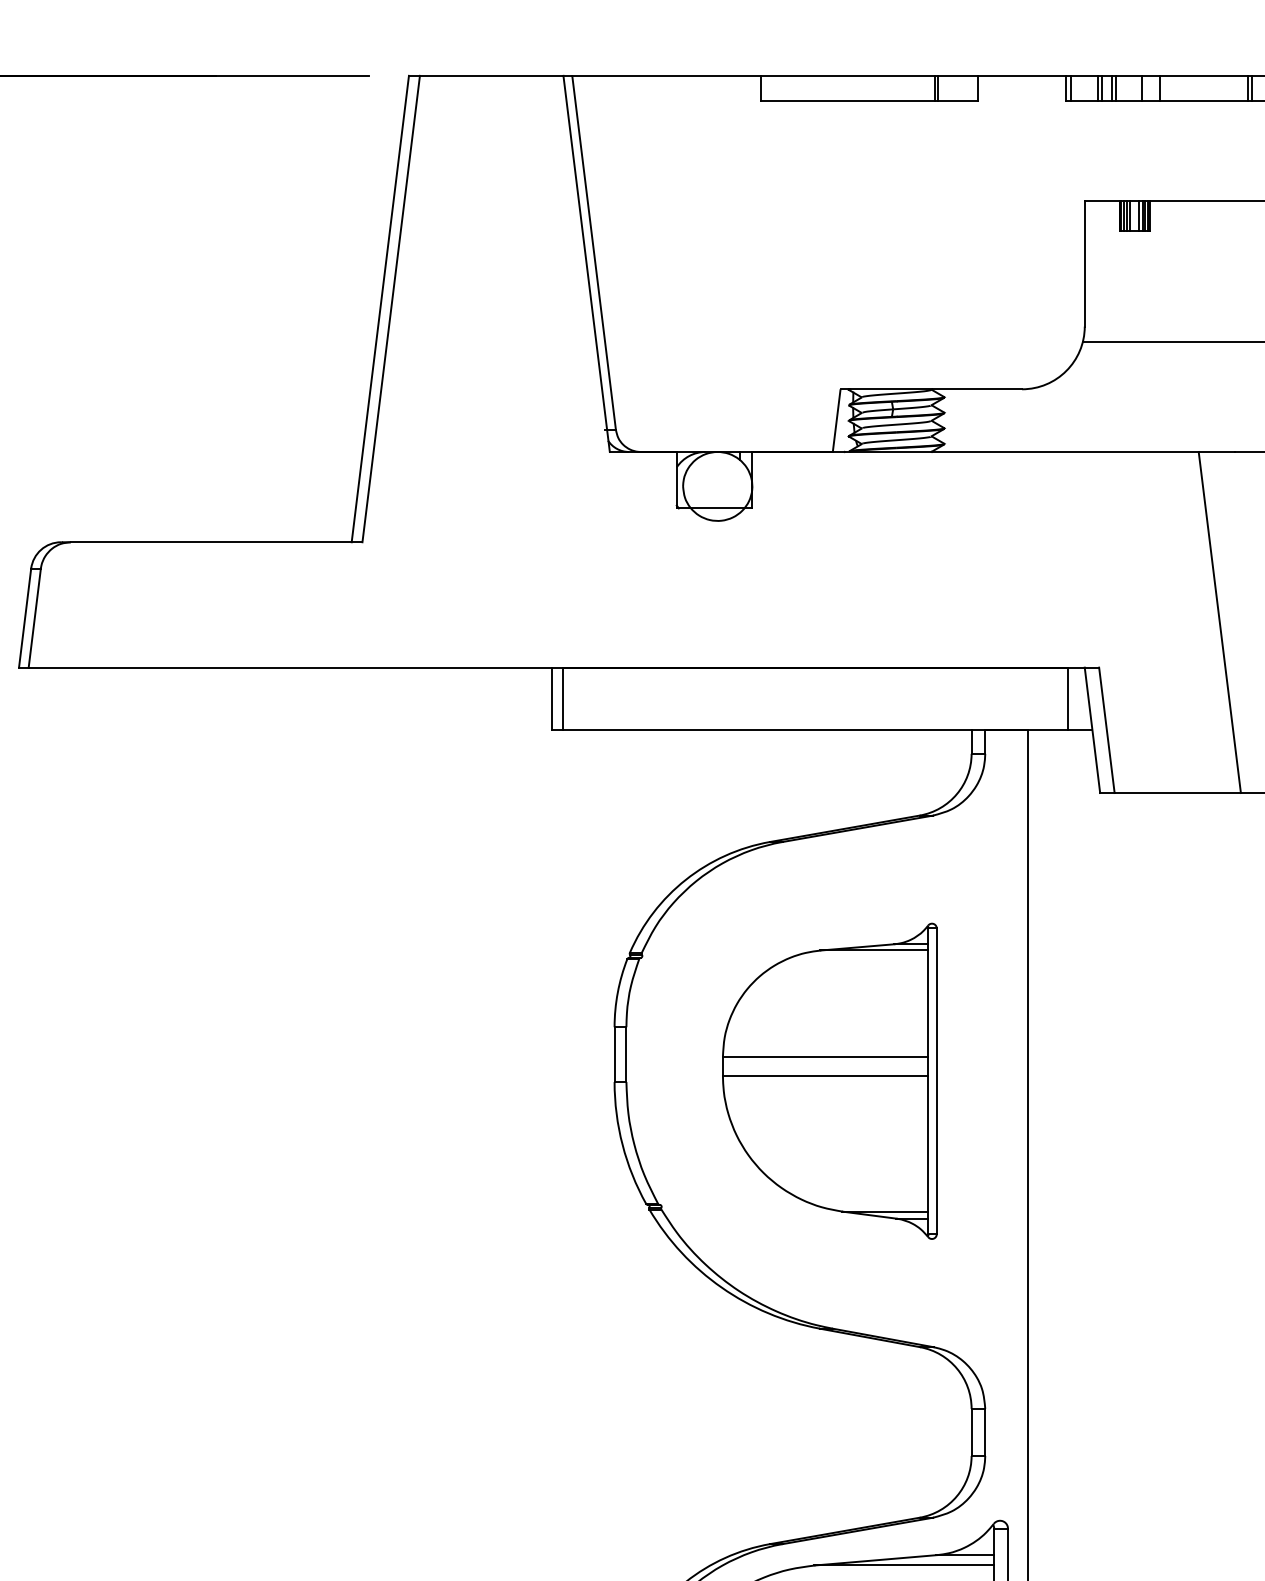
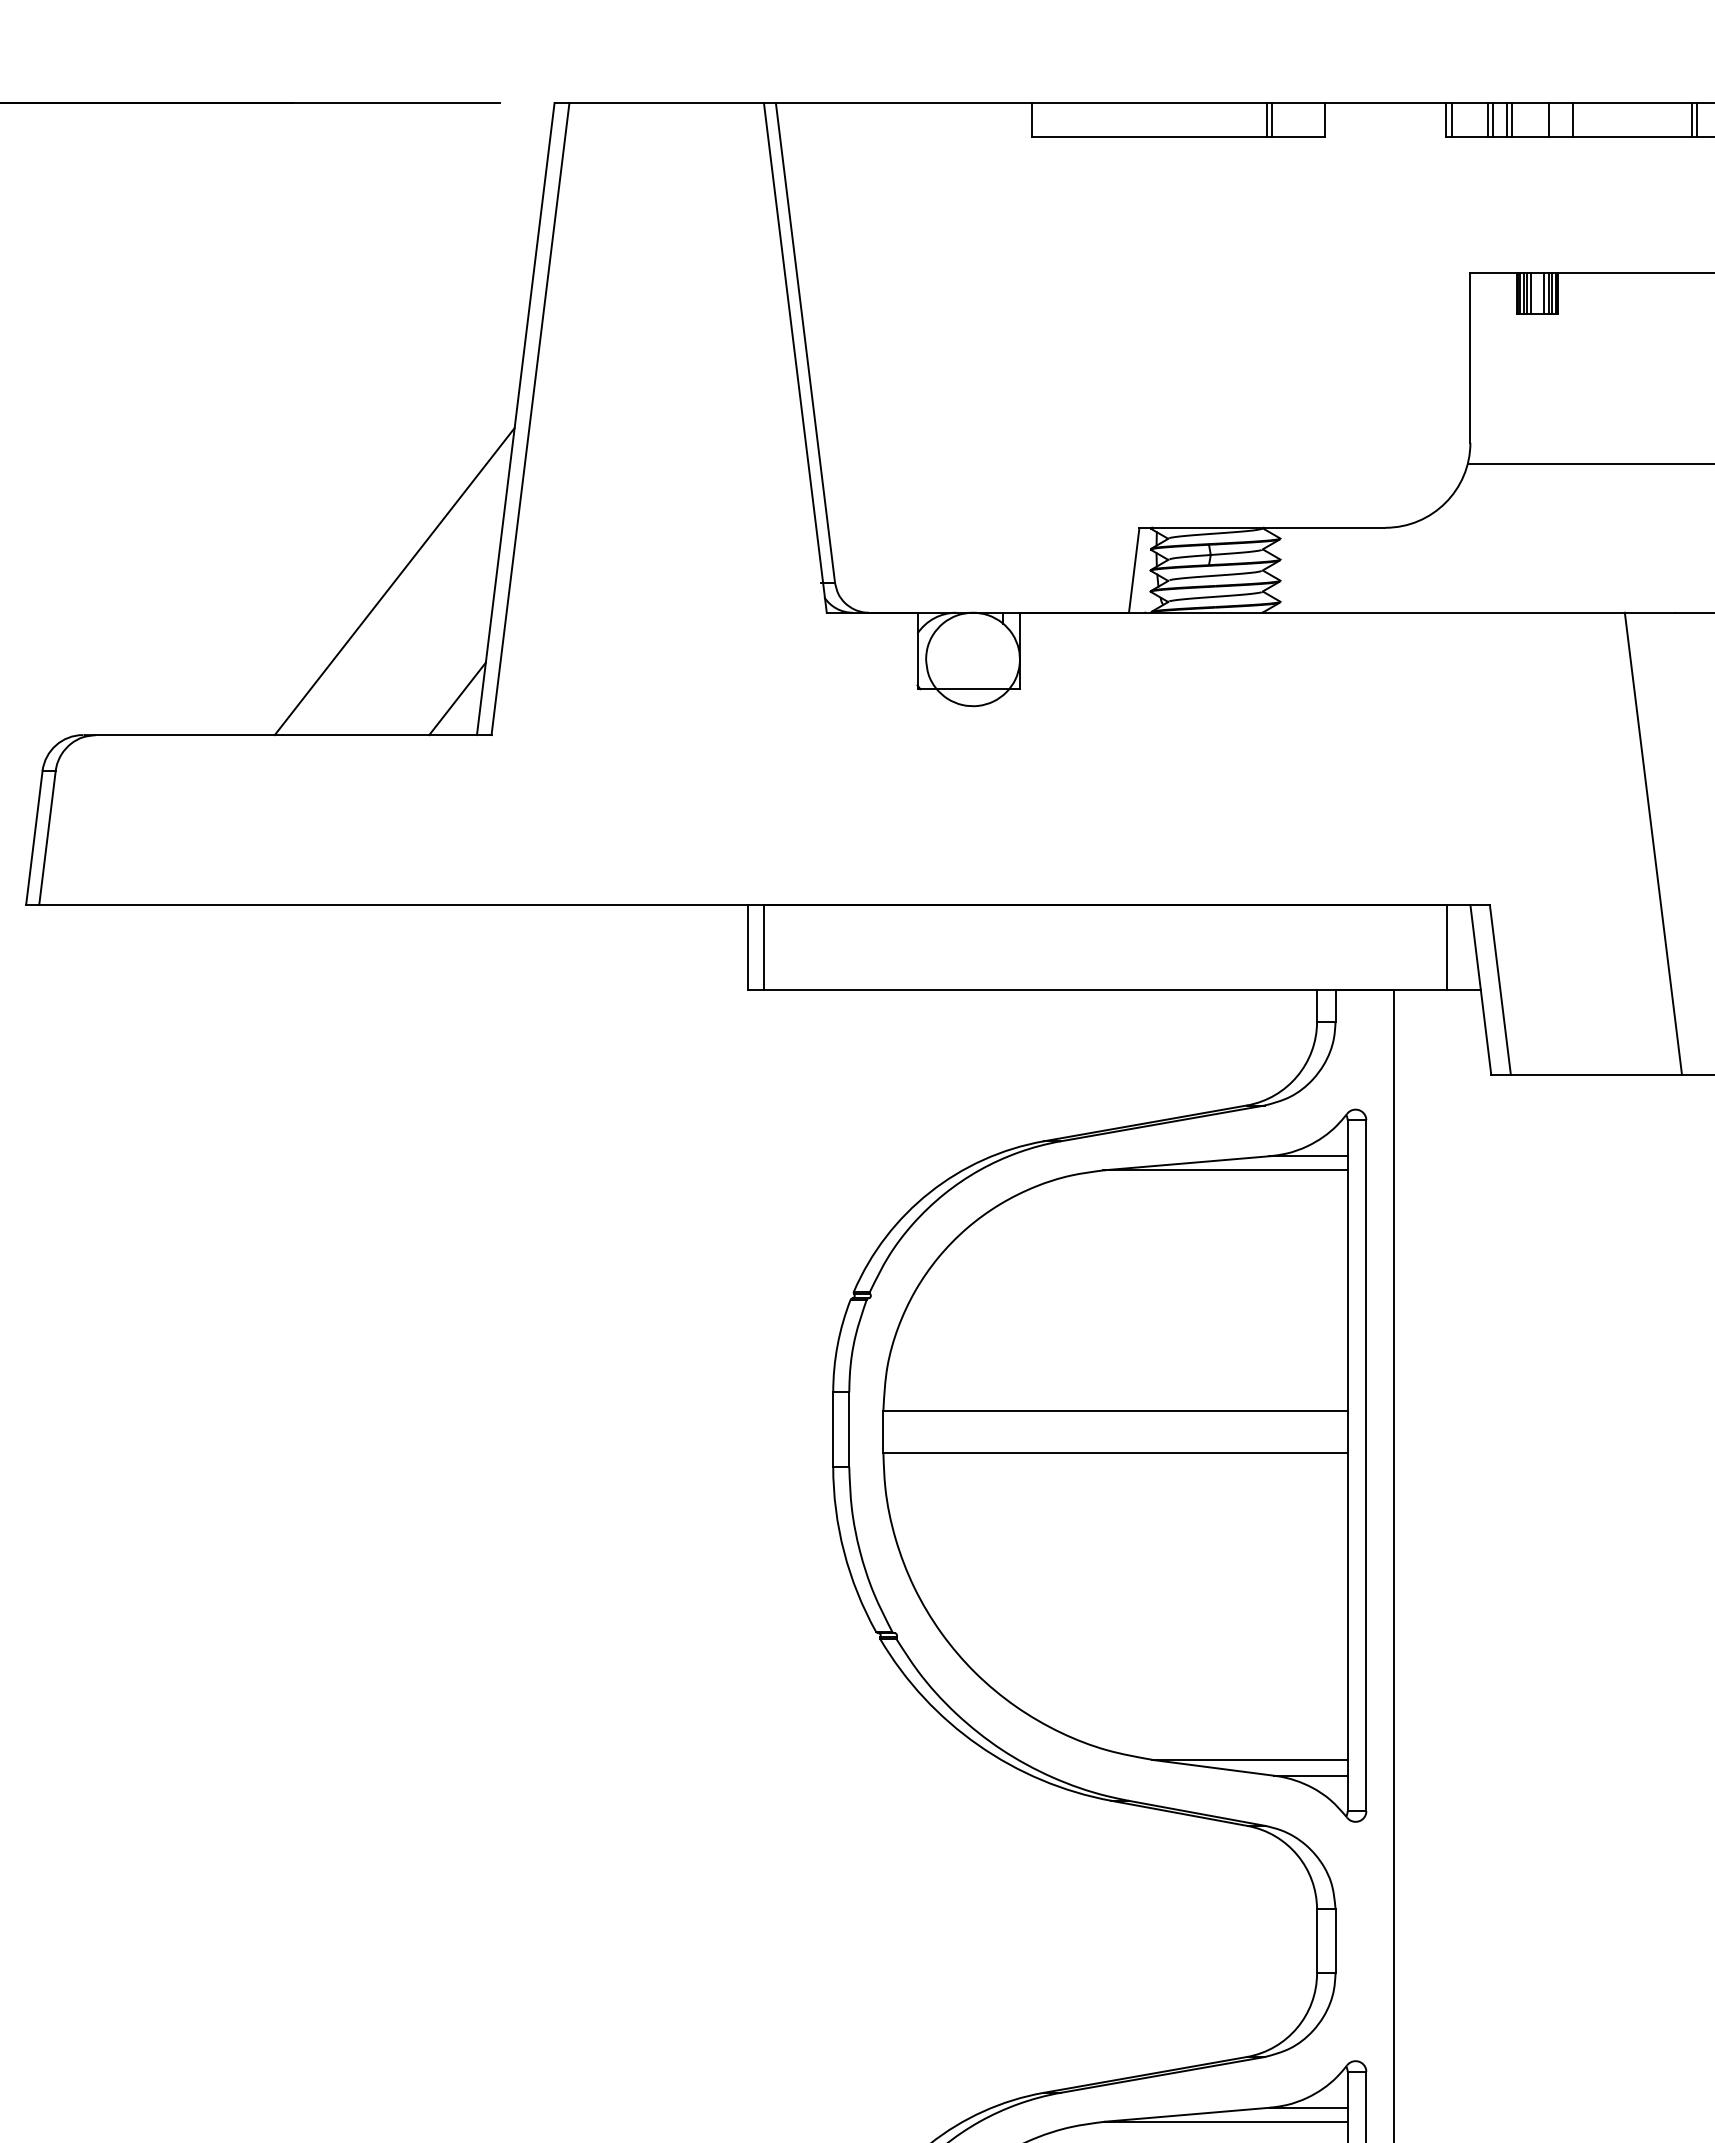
line: (290, 428) -> (394, 581), added
line: (337, 515) -> (457, 698), added
part: (829, 1081) -> (1124, 1465), size x1.67

